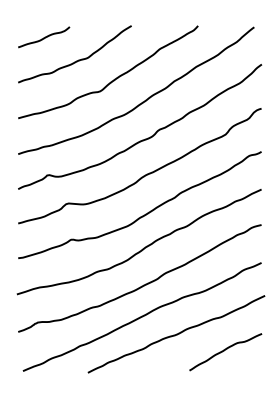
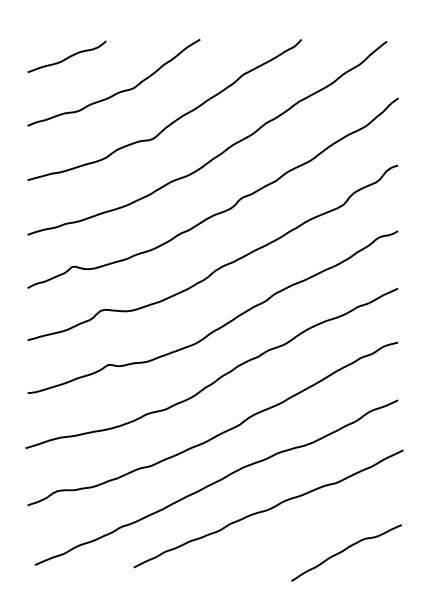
curve: (224, 351) -> (344, 551), moved

